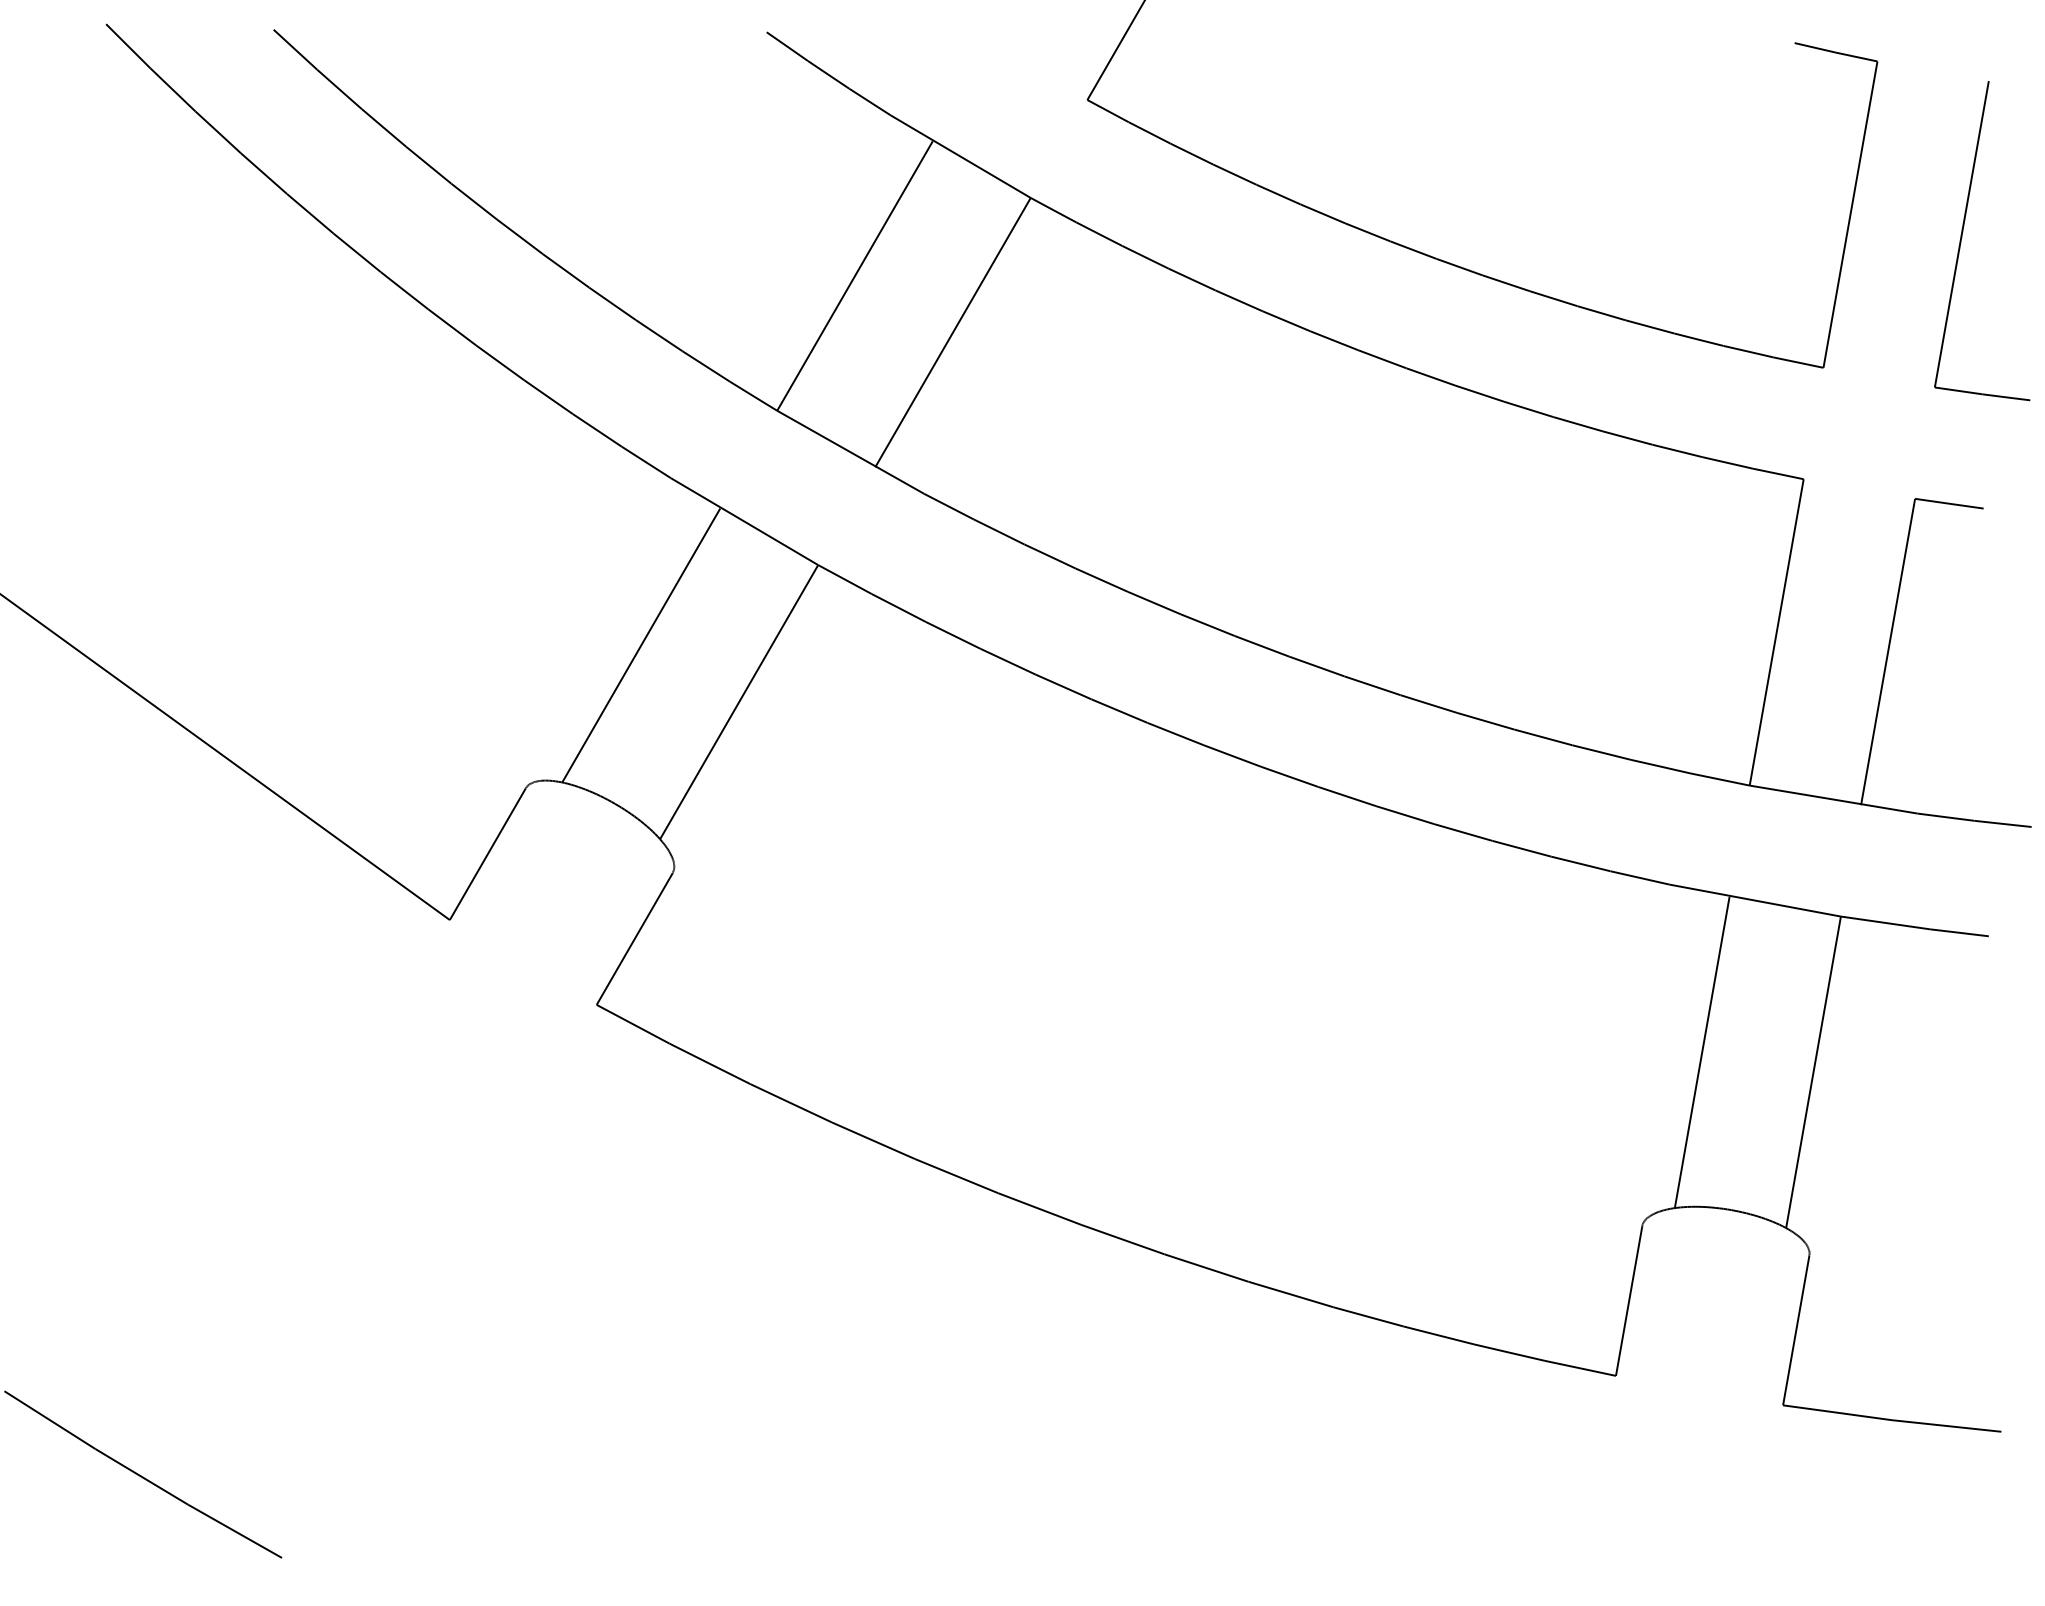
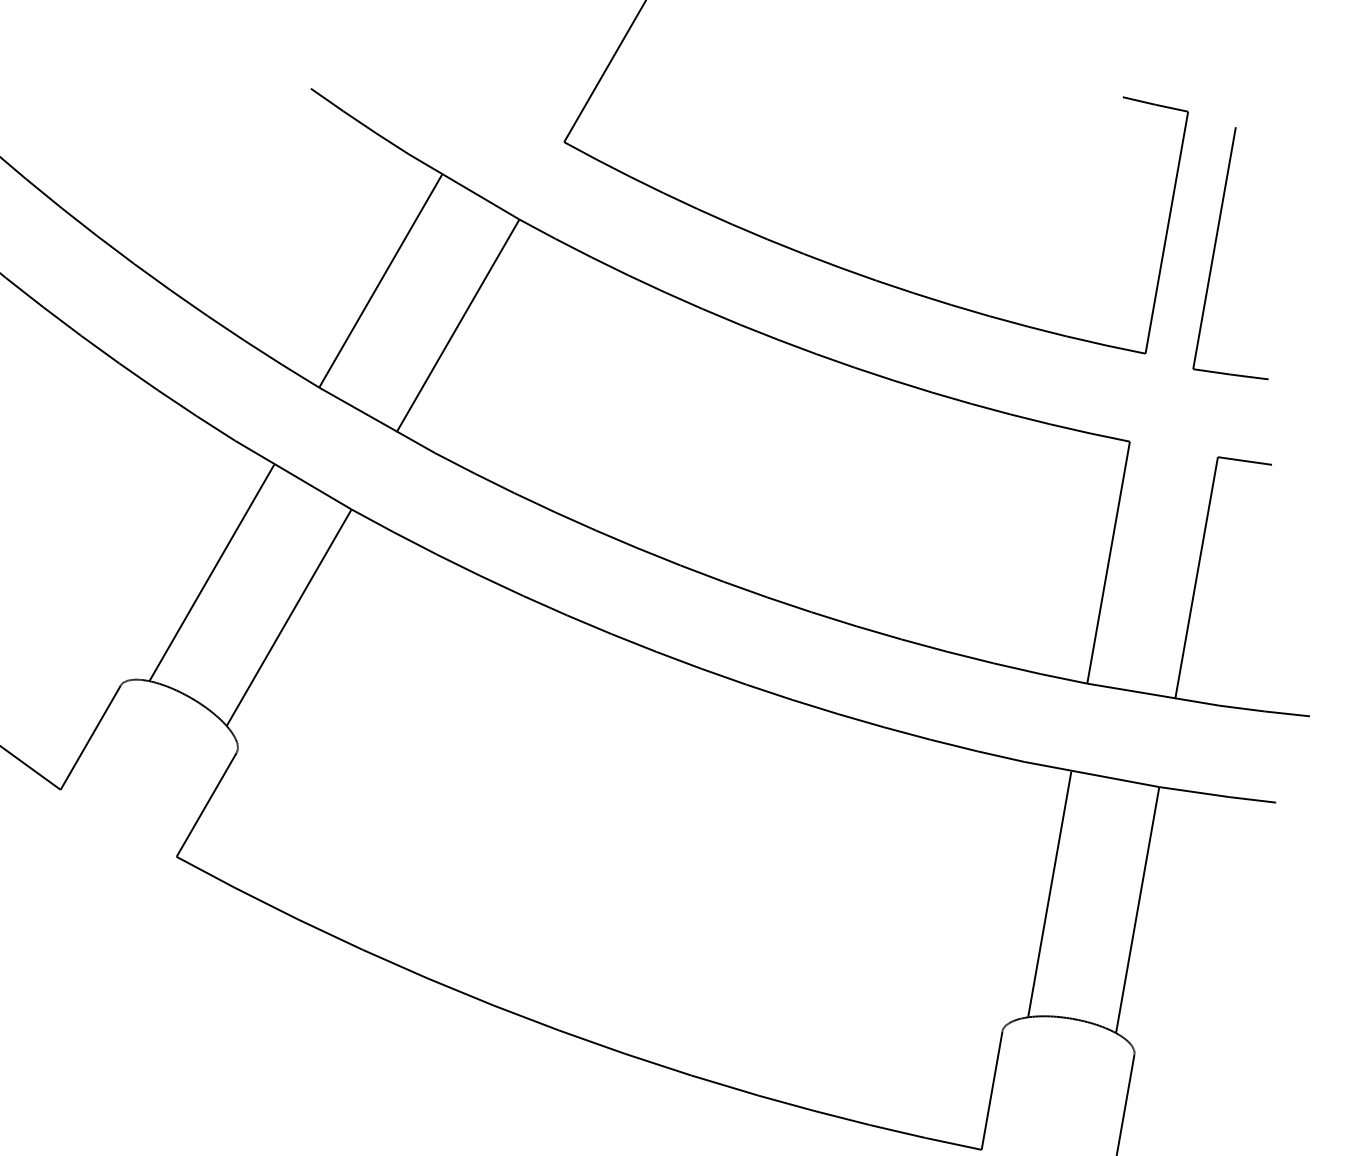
part: (1962, 237) -> (1215, 250), moved

